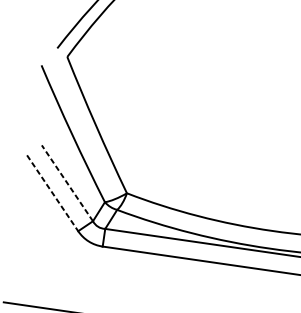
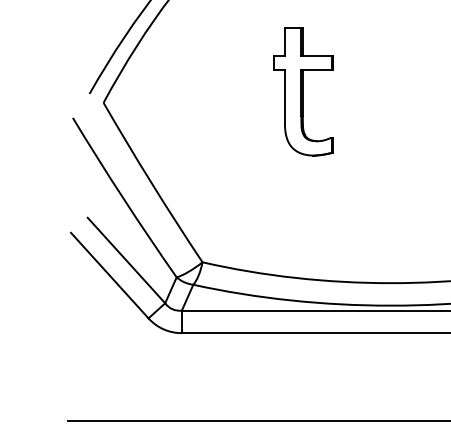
part: (225, 70) -> (303, 91), added
line: (67, 183) -> (126, 260), dashed -> solid
line: (52, 193) -> (109, 275), dashed -> solid

